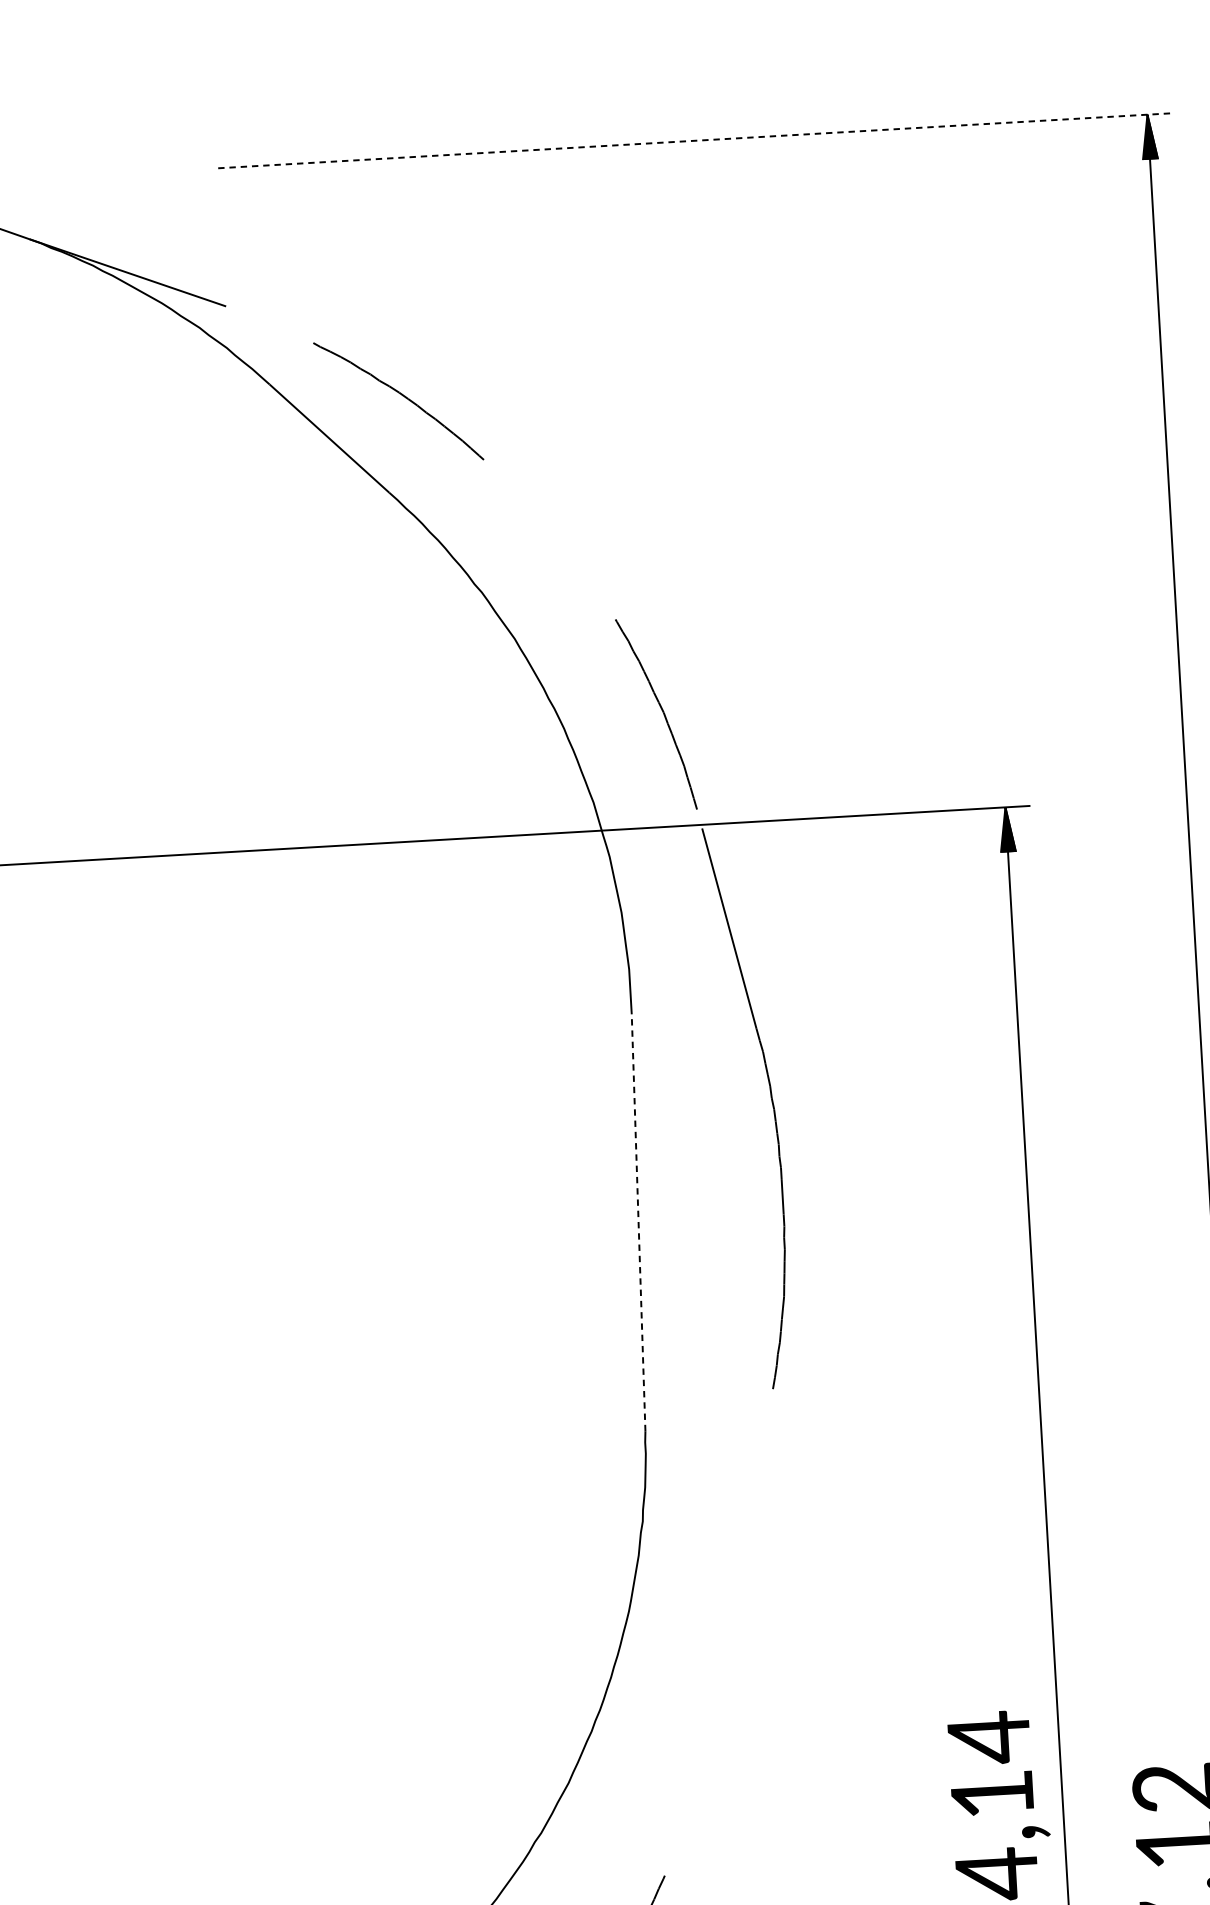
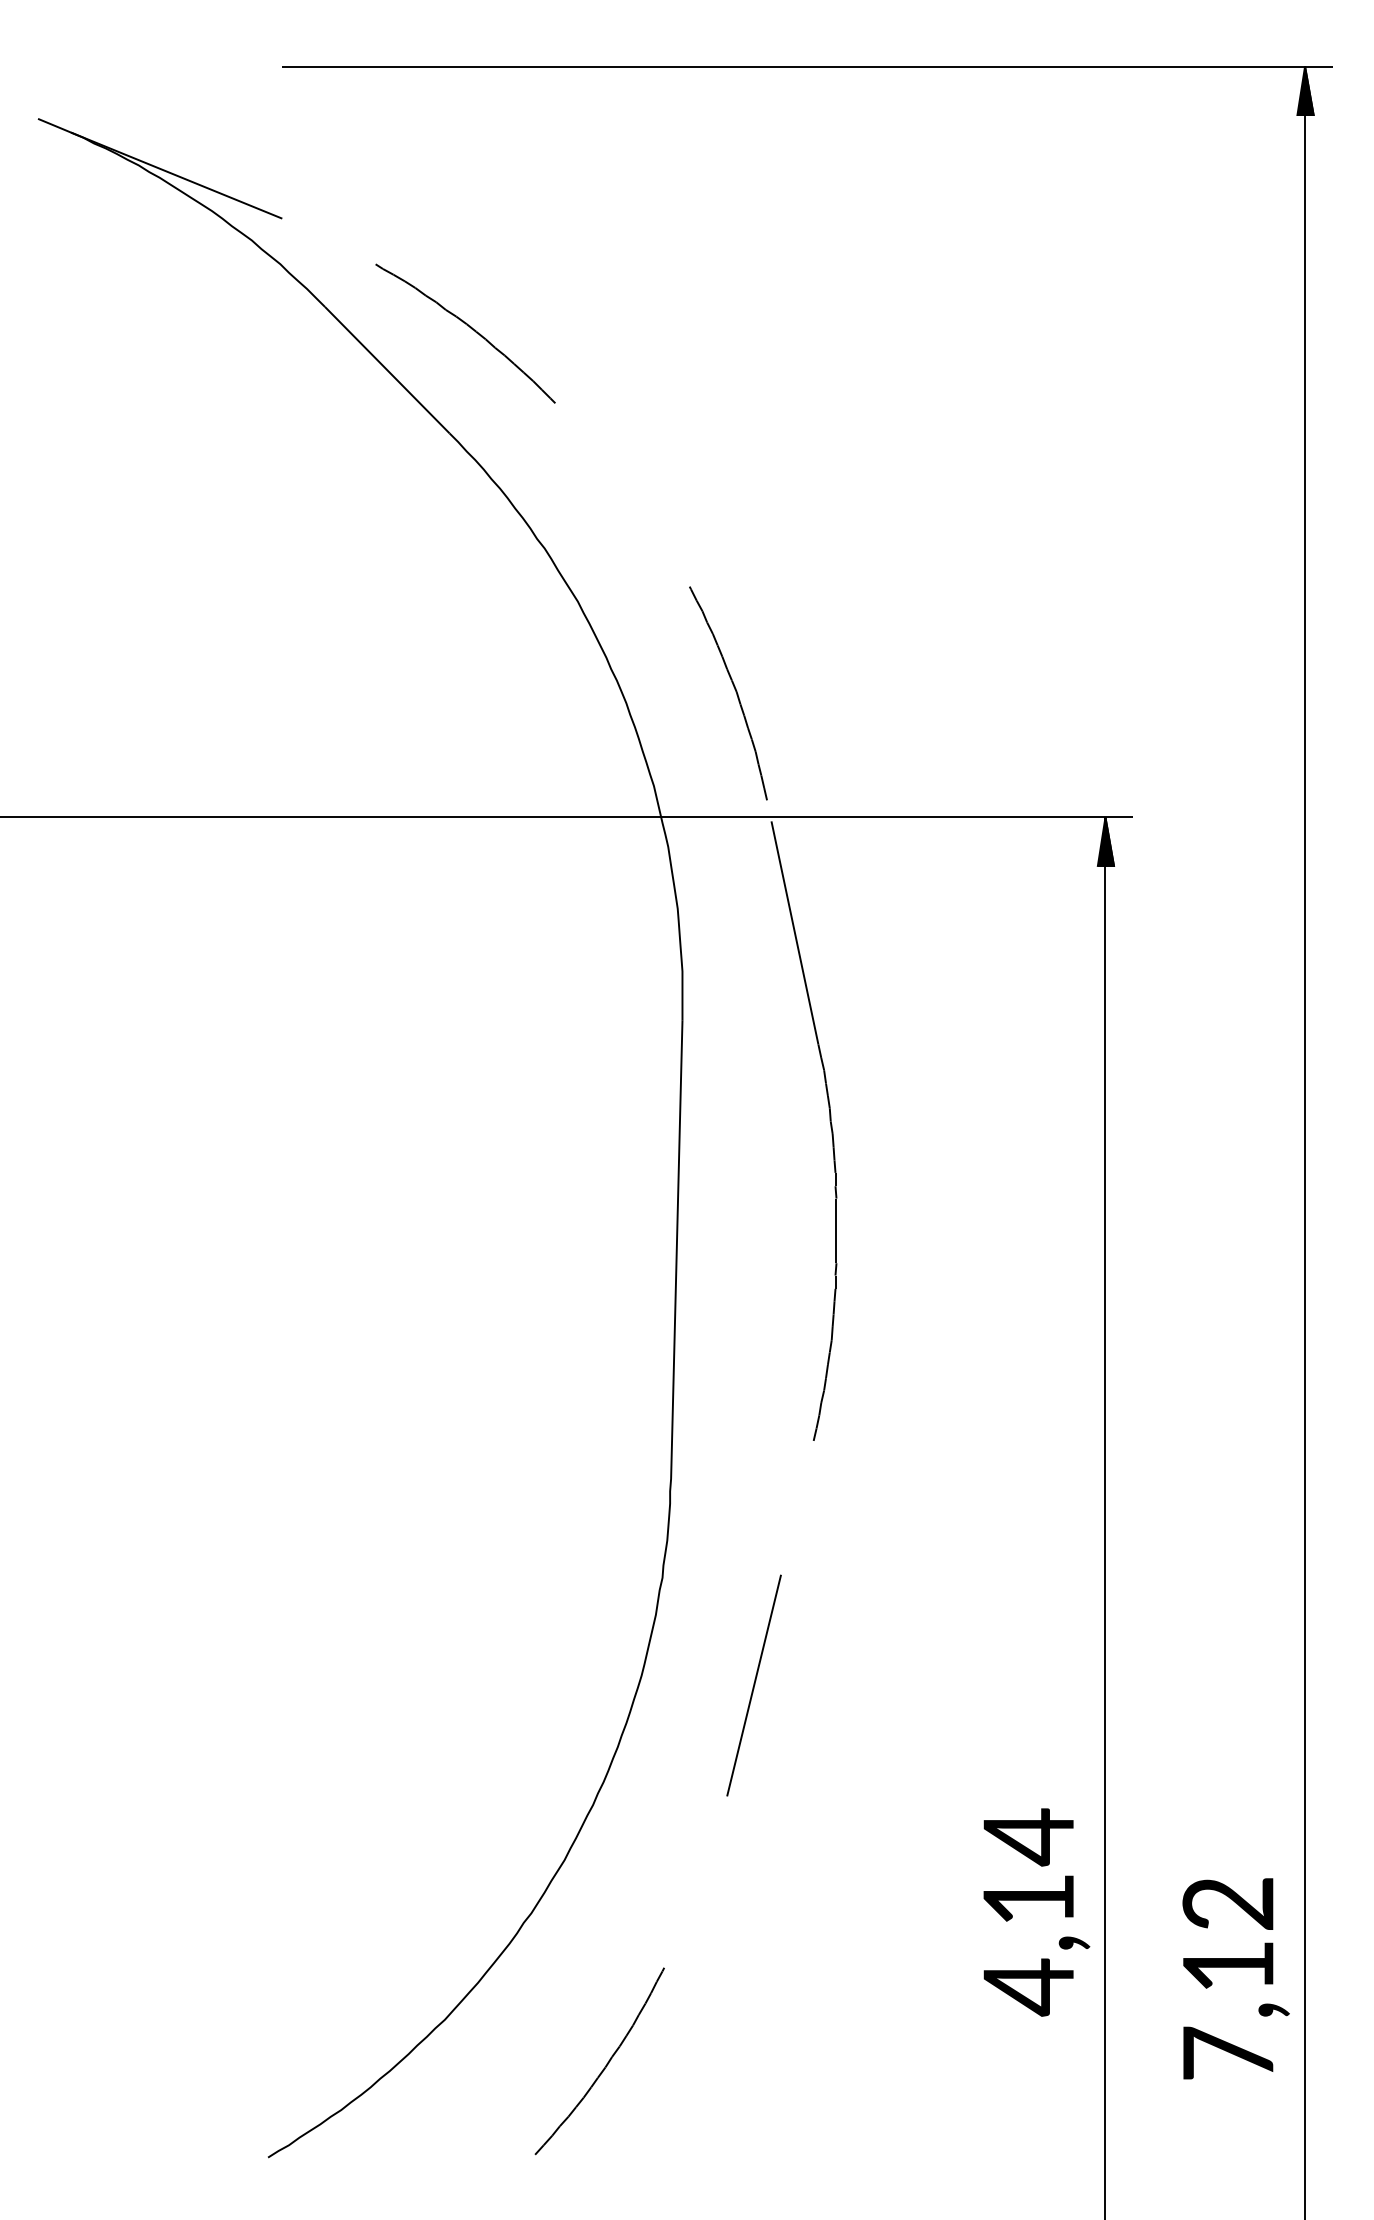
line: (695, 140) -> (807, 66), dashed -> solid
line: (638, 1222) -> (676, 1249), dashed -> solid
line: (731, 1614) -> (753, 1685), added

